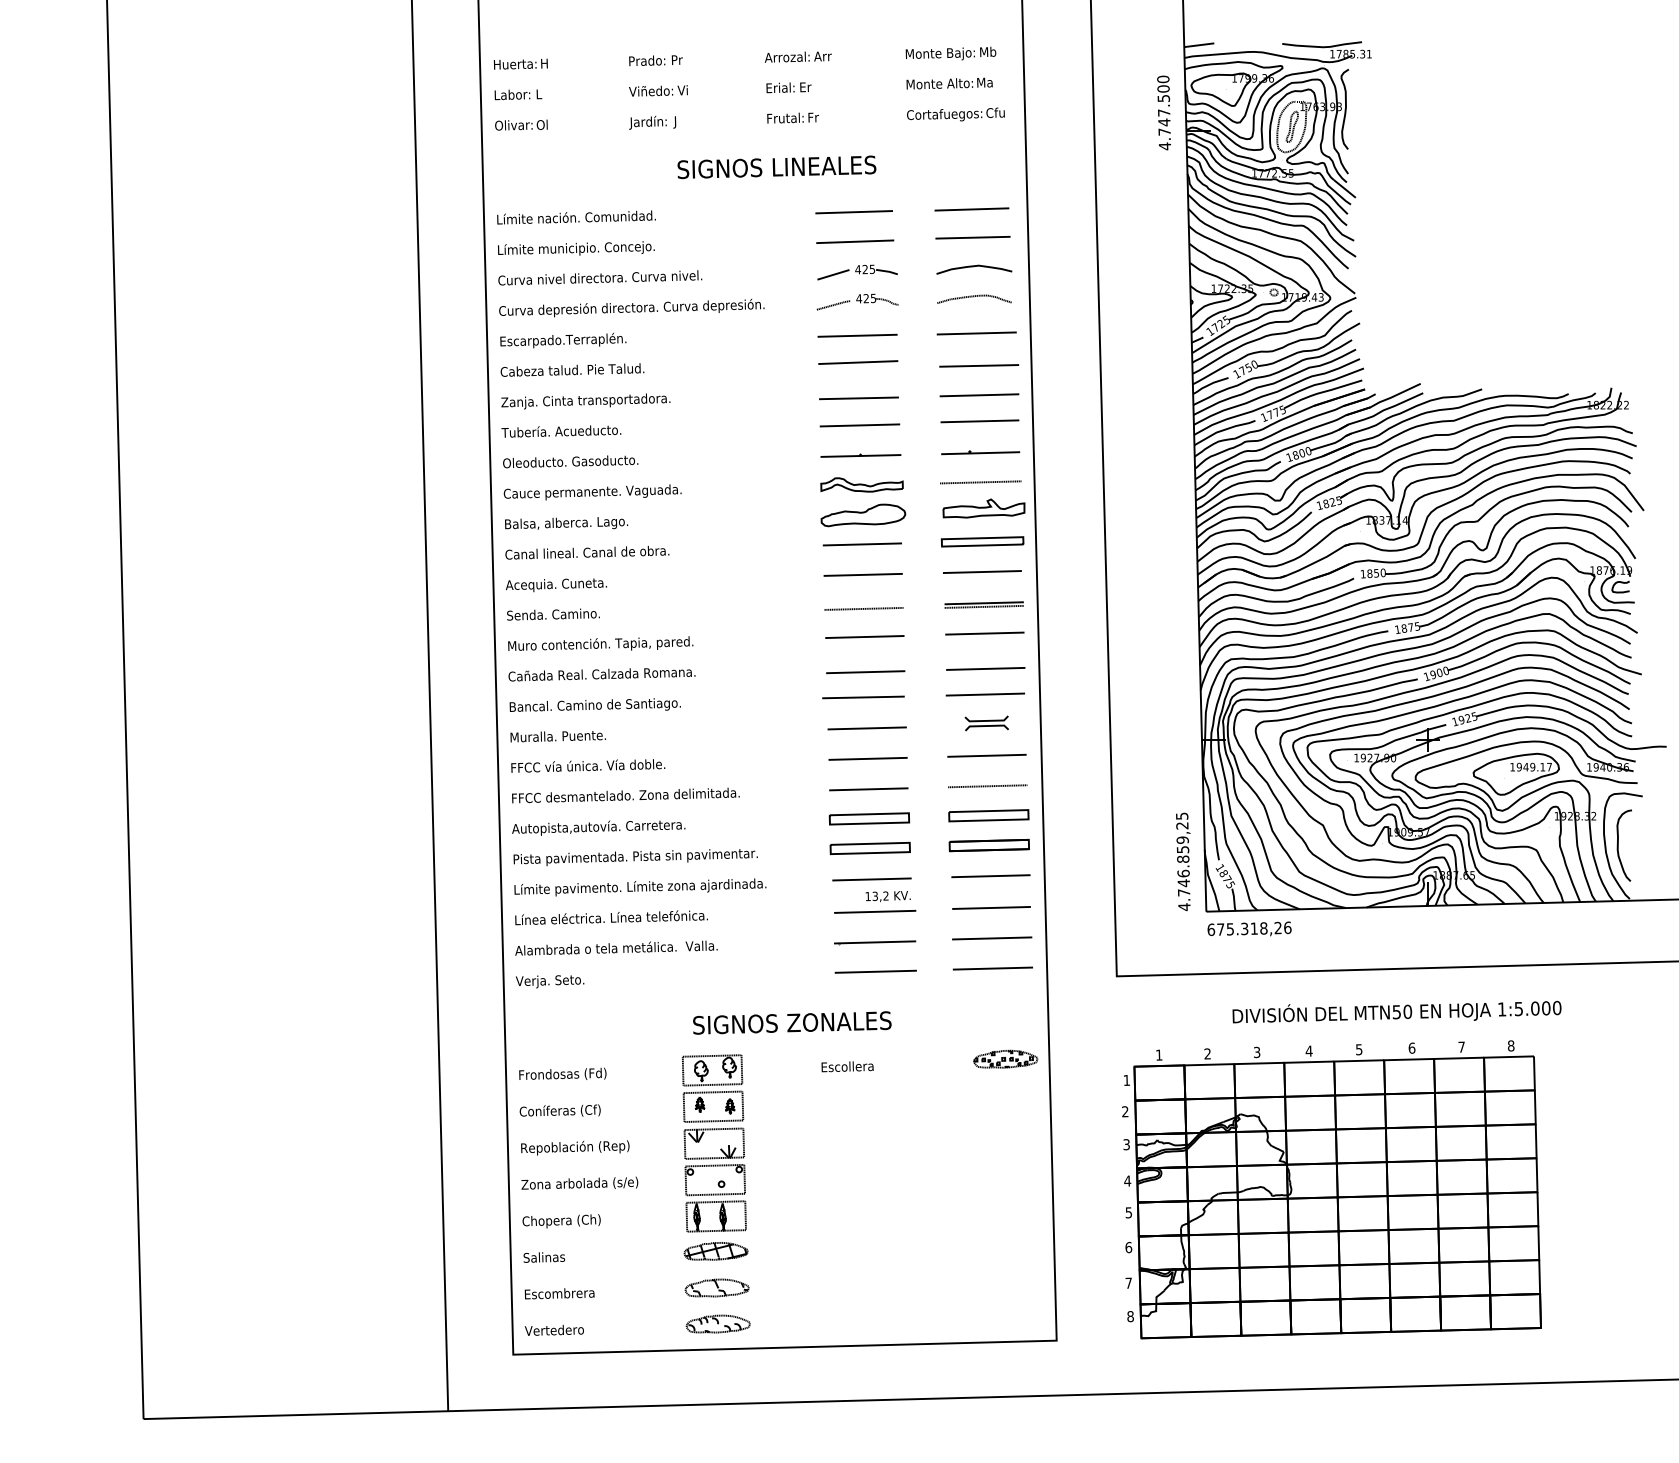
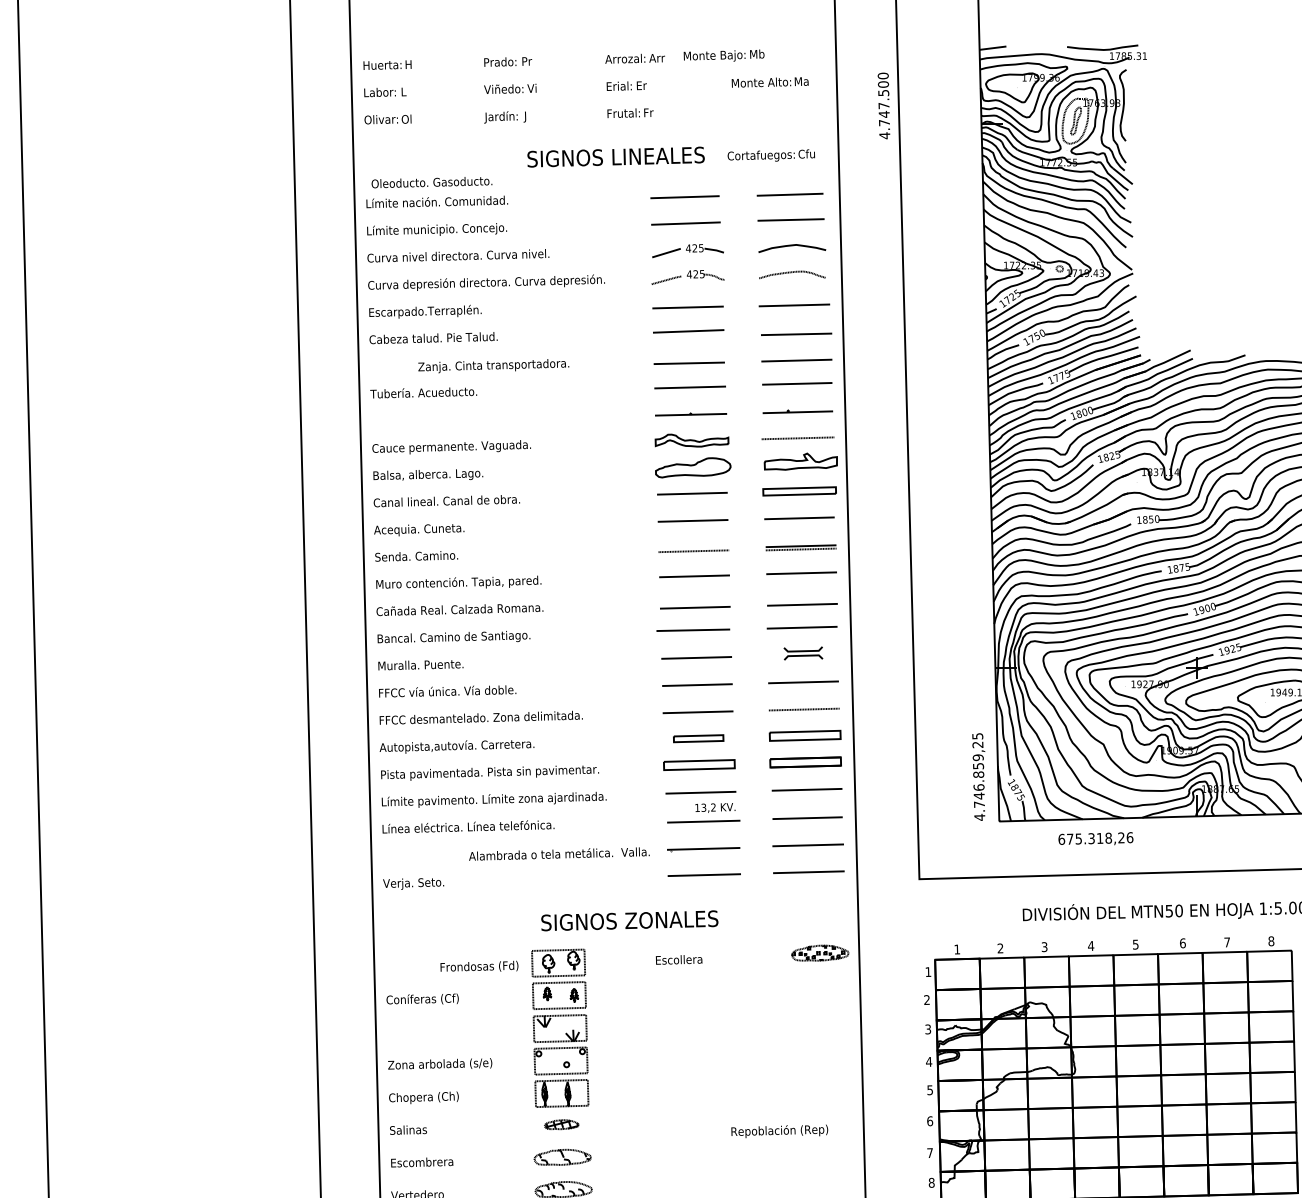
text: (950, 53) -> (723, 55), moved
text: (1163, 112) -> (883, 105), moved
text: (955, 114) -> (770, 155), moved
text: (585, 401) -> (493, 366), moved
text: (570, 461) -> (431, 182), moved
part: (869, 818) -> (698, 738), size x0.7
text: (1249, 928) -> (1095, 838), moved
text: (616, 947) -> (559, 853), moved
text: (562, 1073) -> (479, 965), moved
text: (575, 1147) -> (779, 1131), moved
part: (715, 1251) -> (561, 1124), size x0.6

